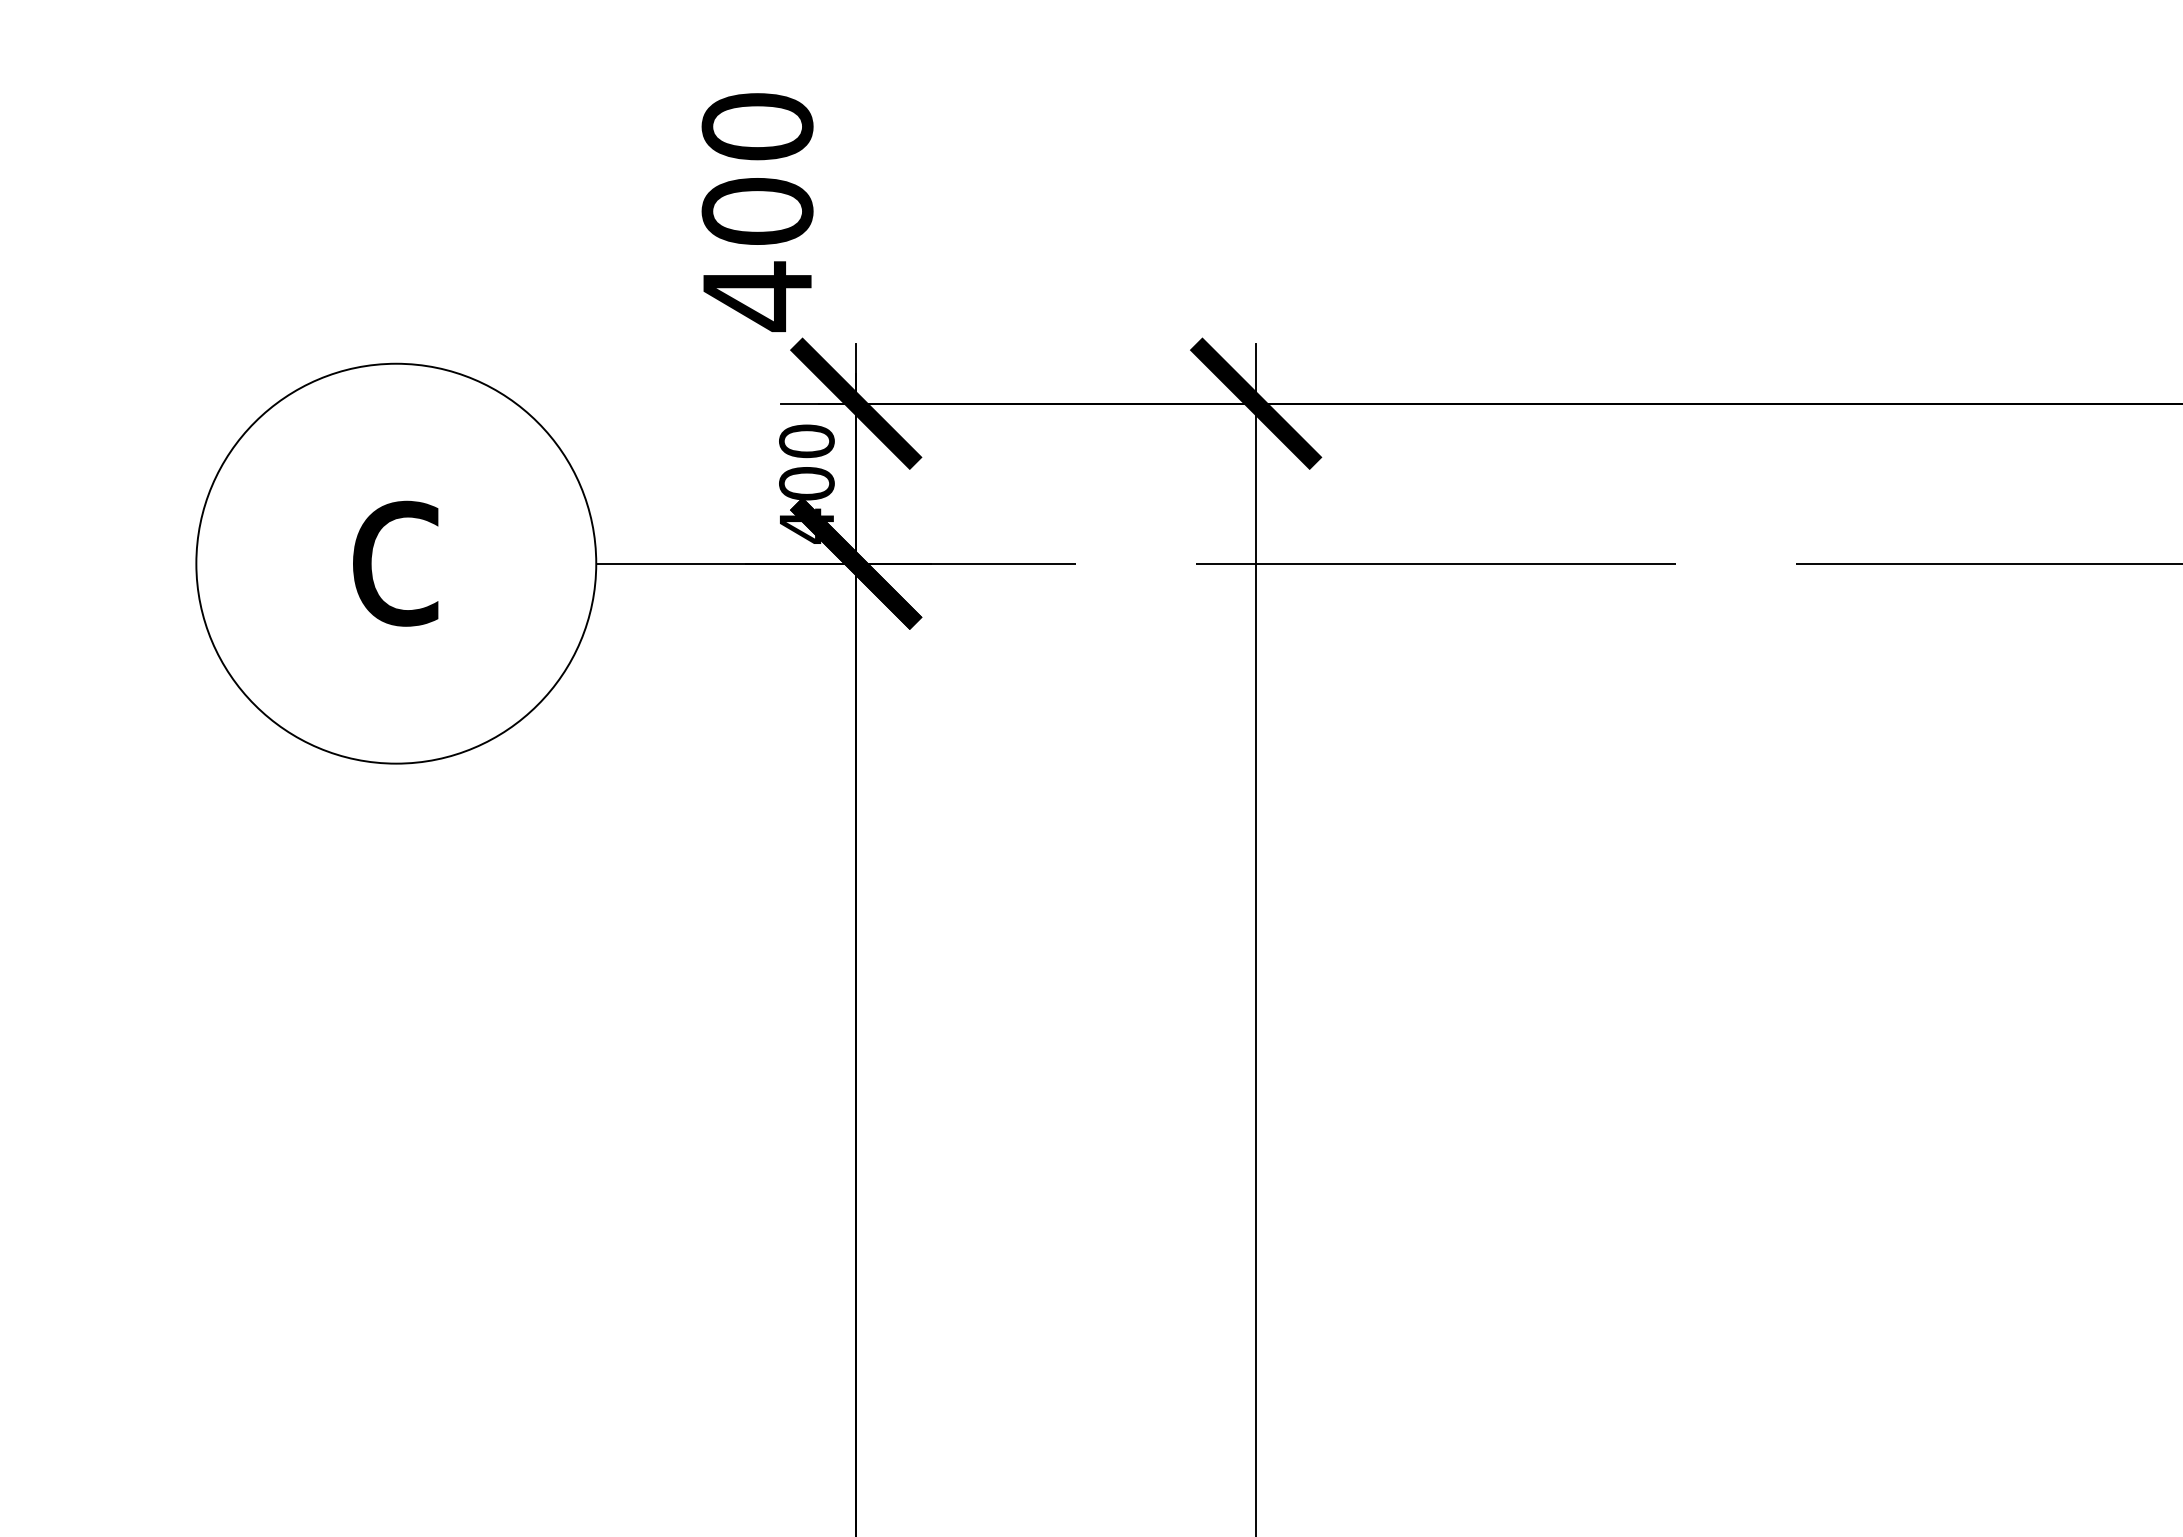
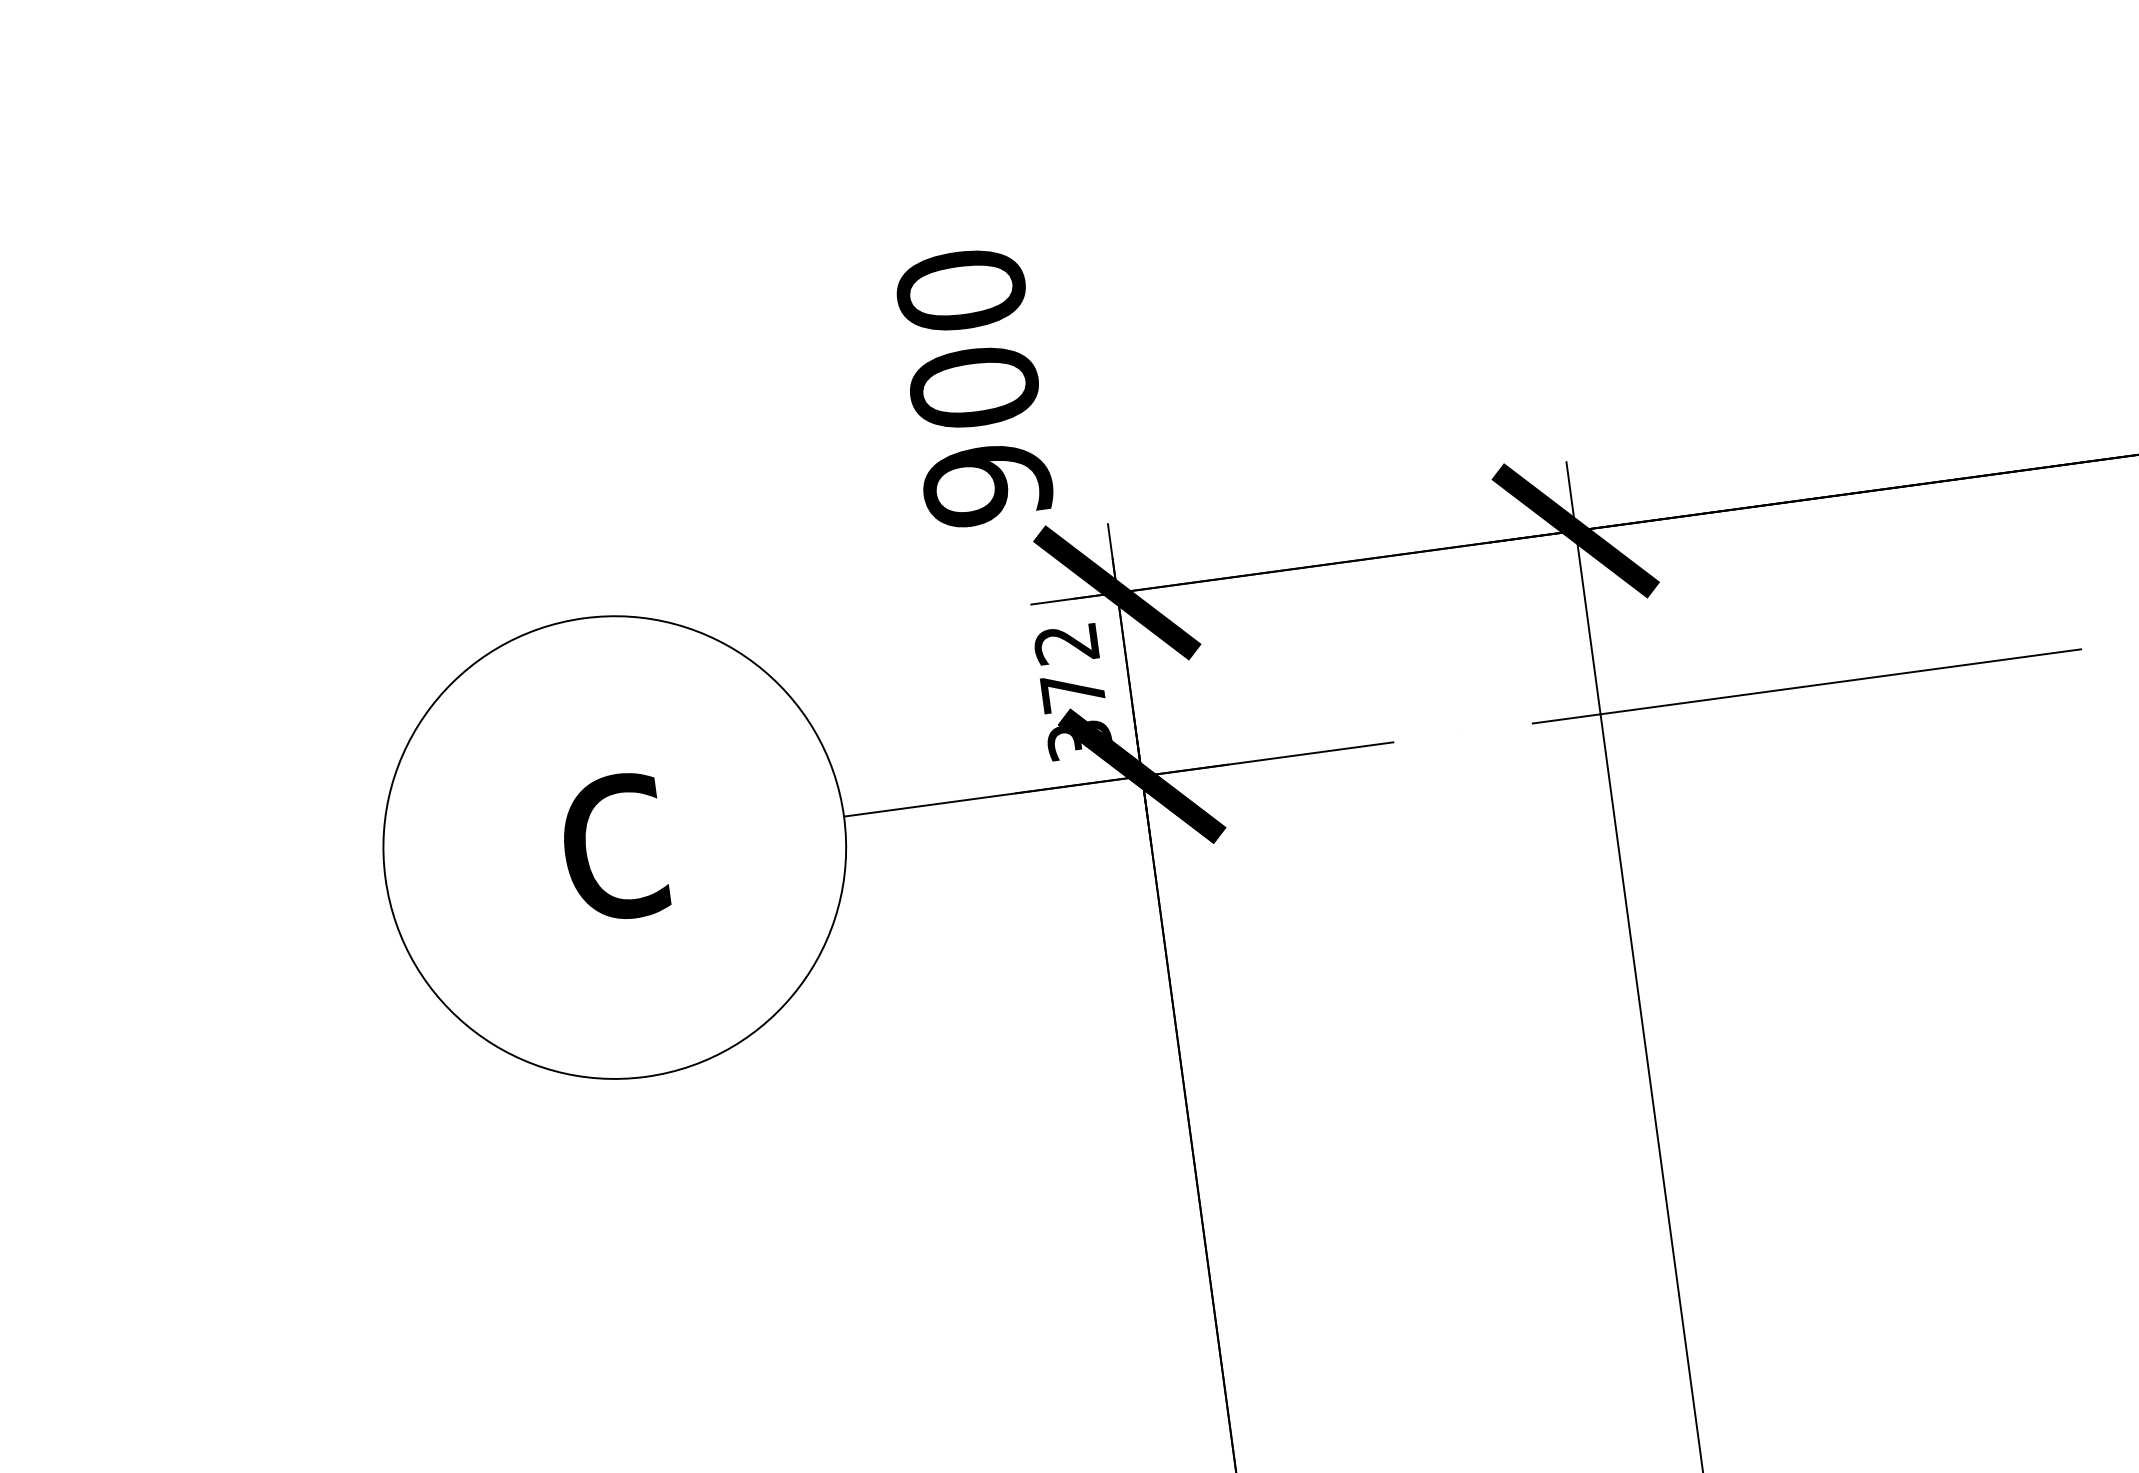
text: (757, 296) -> (987, 485), 400 -> 900
text: (806, 483) -> (1072, 692), 400 -> 372

